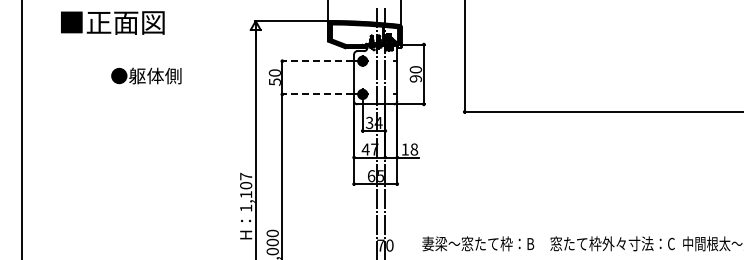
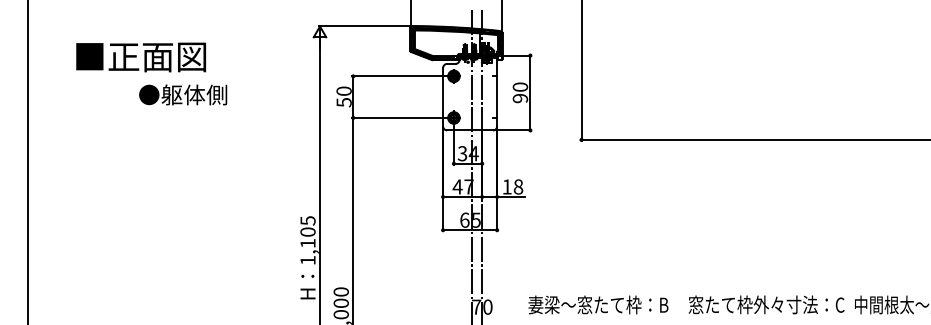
text: (112, 22) -> (140, 56), moved
line: (317, 61) -> (397, 76), dashed -> solid
line: (317, 94) -> (397, 118), dashed -> solid
text: (246, 176) -> (308, 220), 1,107 -> 1,105

